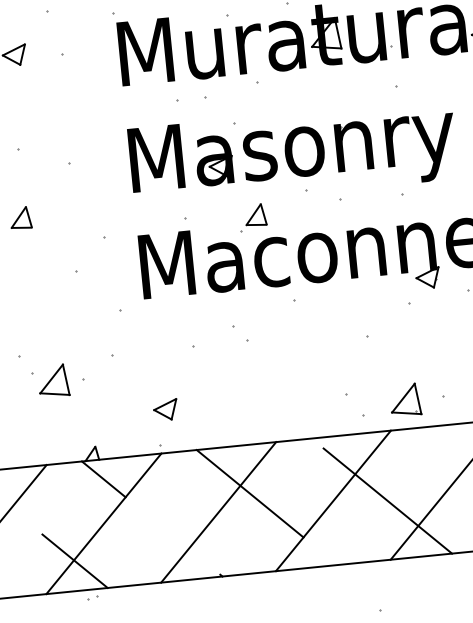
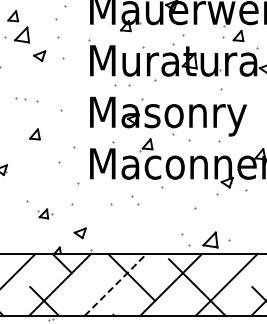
part: (58, 379) -> (45, 213), size x0.6
part: (164, 410) -> (79, 233), moved
line: (218, 511) -> (115, 284), solid -> dashed

